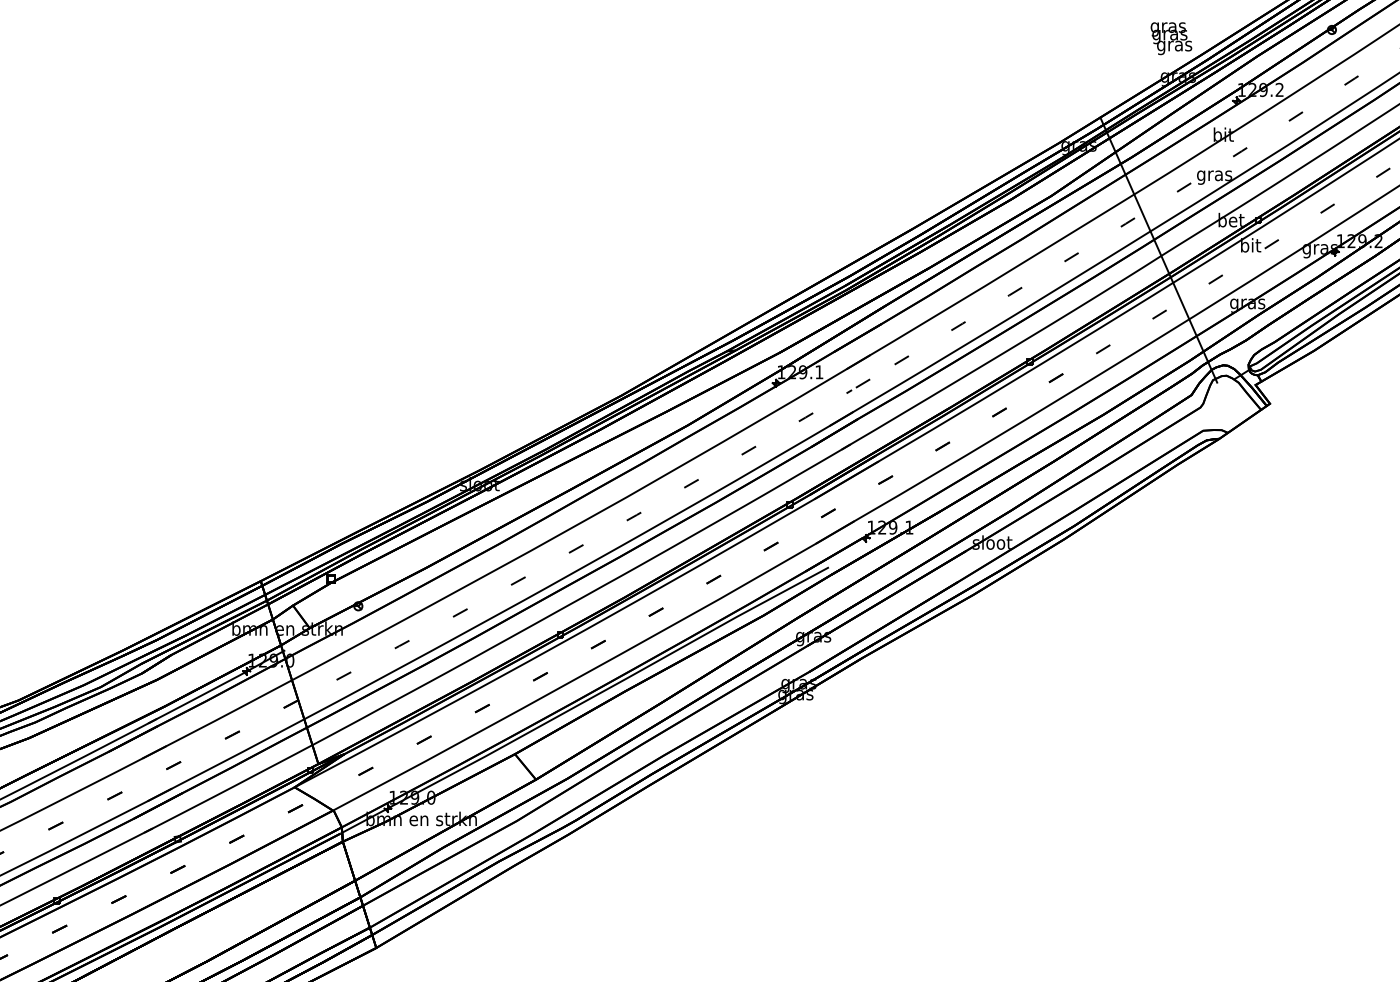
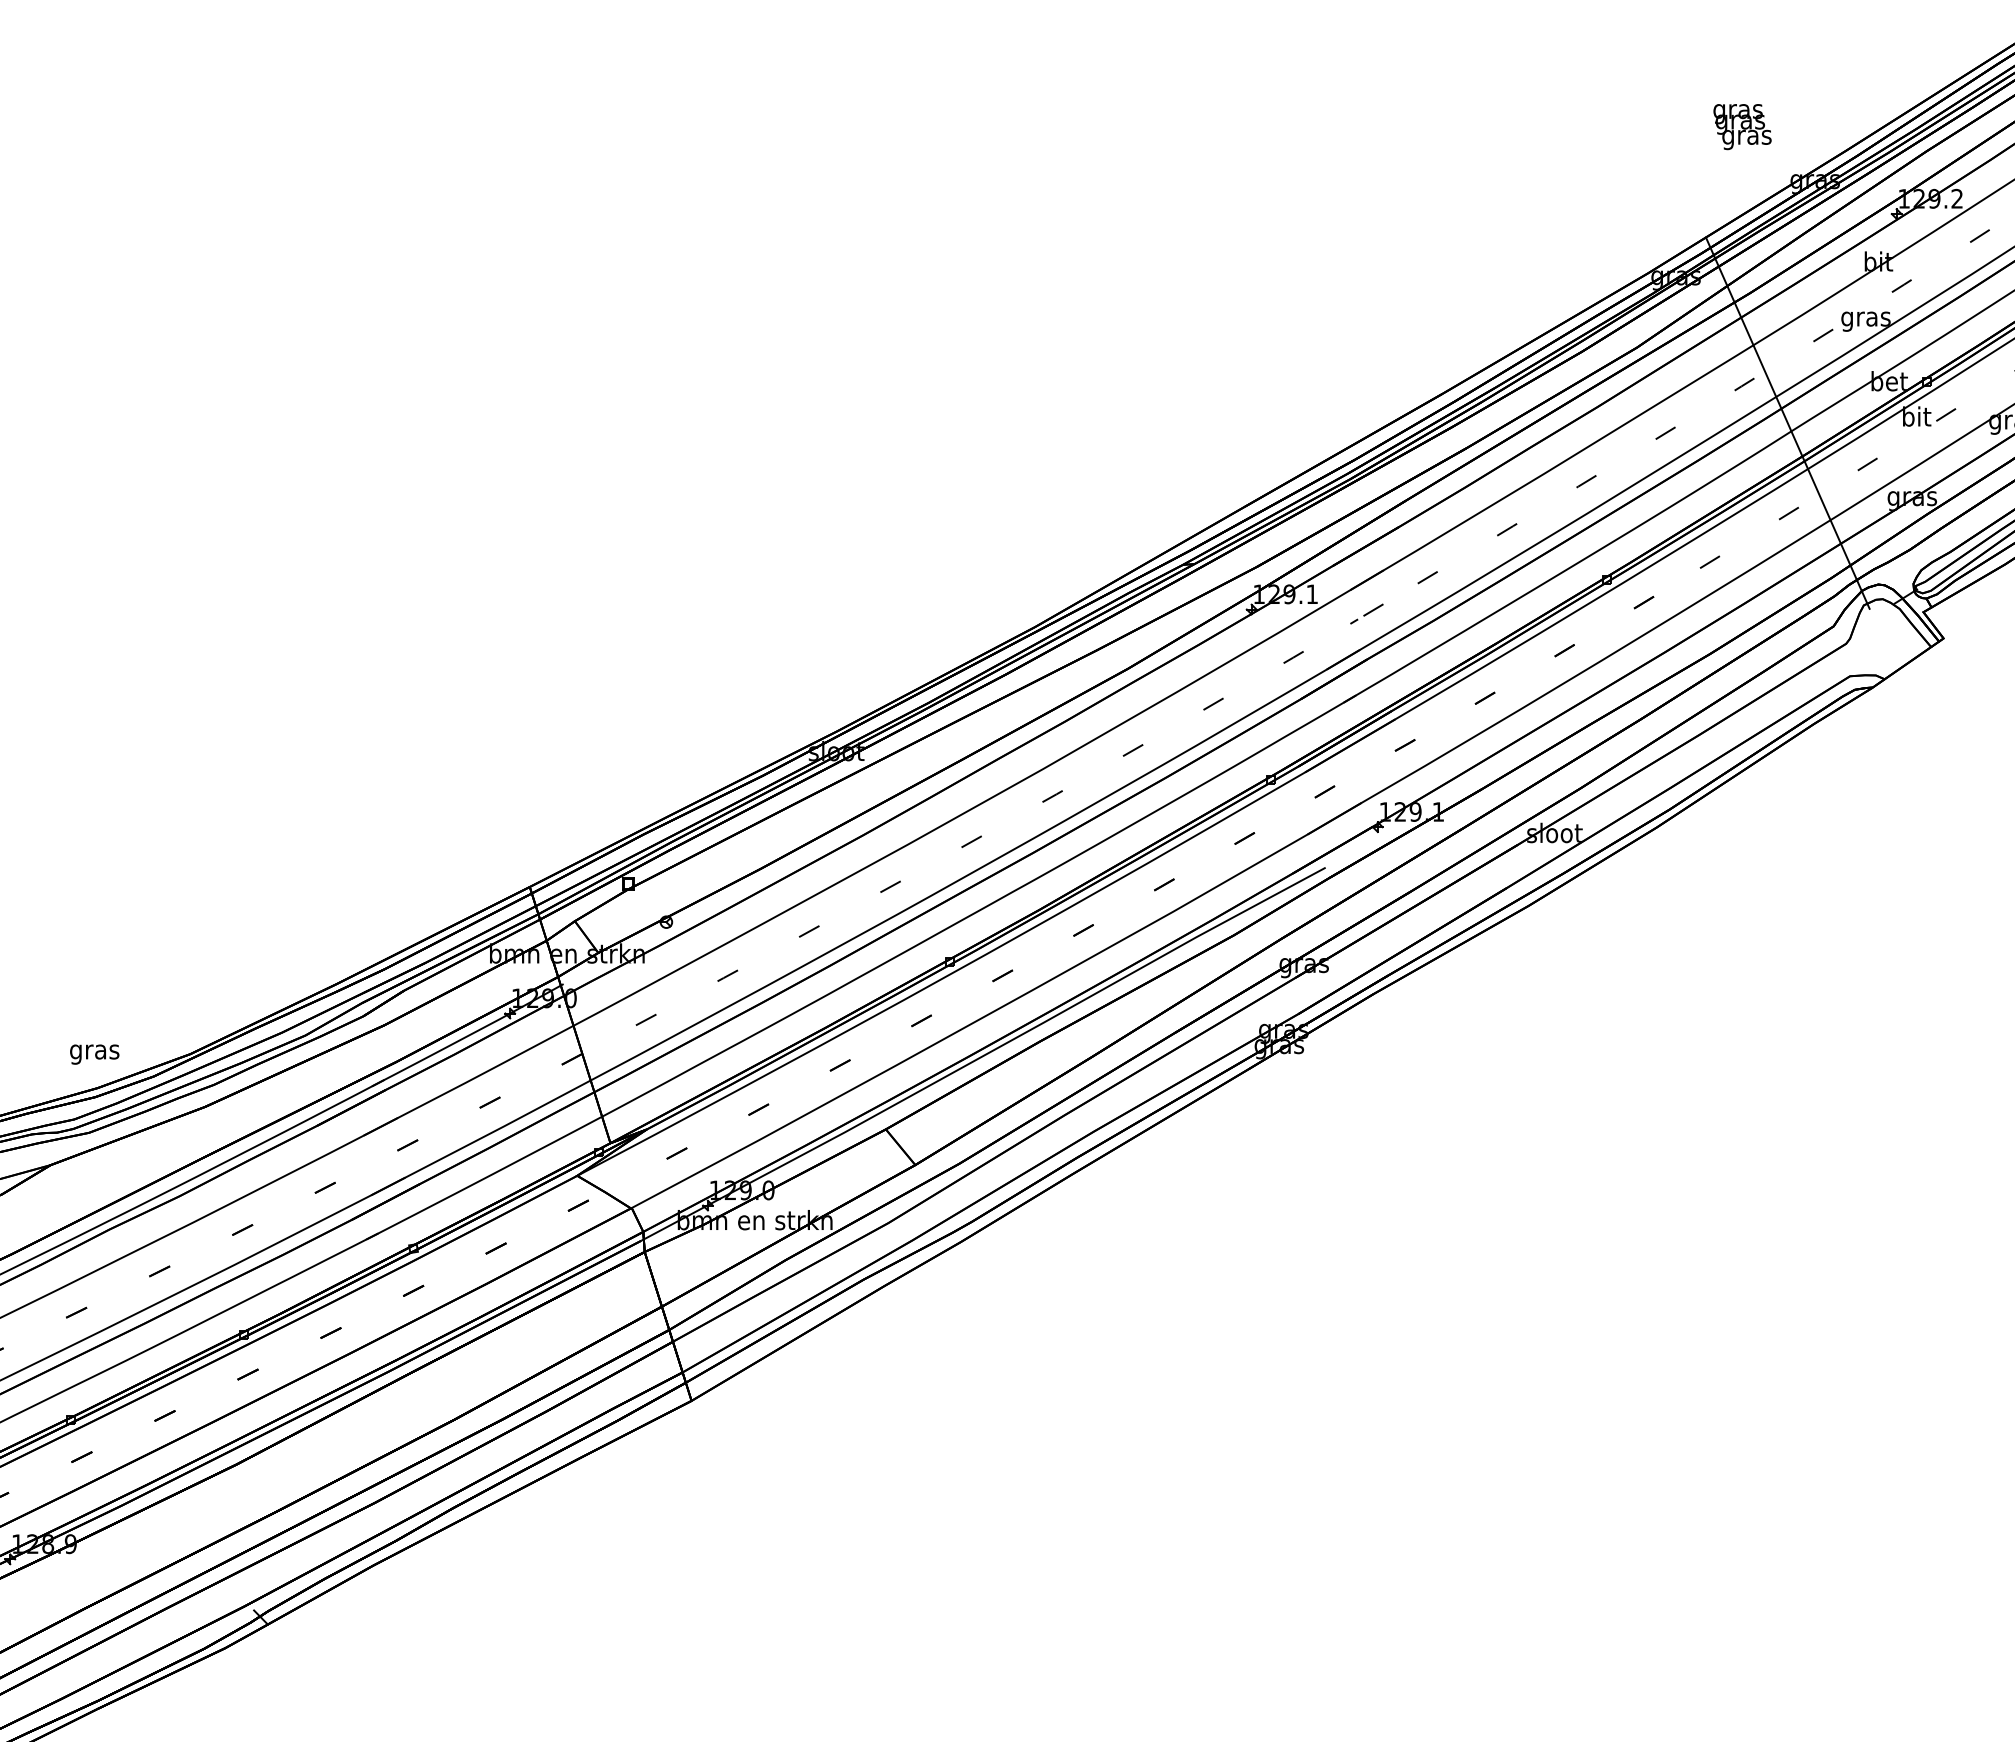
text: (1171, 39) -> (1742, 127), moved

